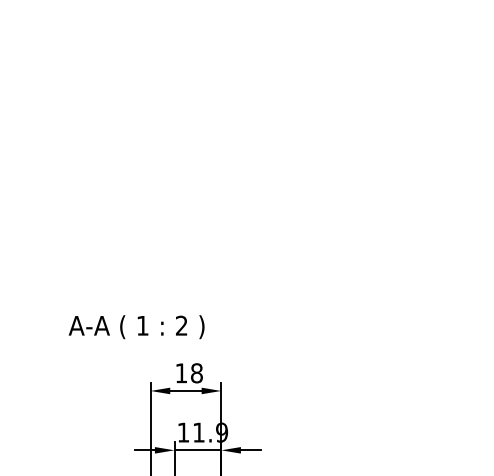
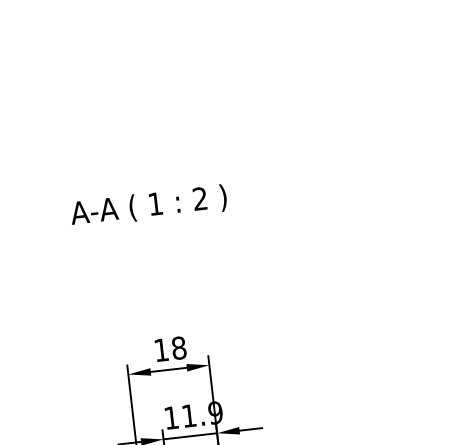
text: (136, 327) -> (148, 206), moved

